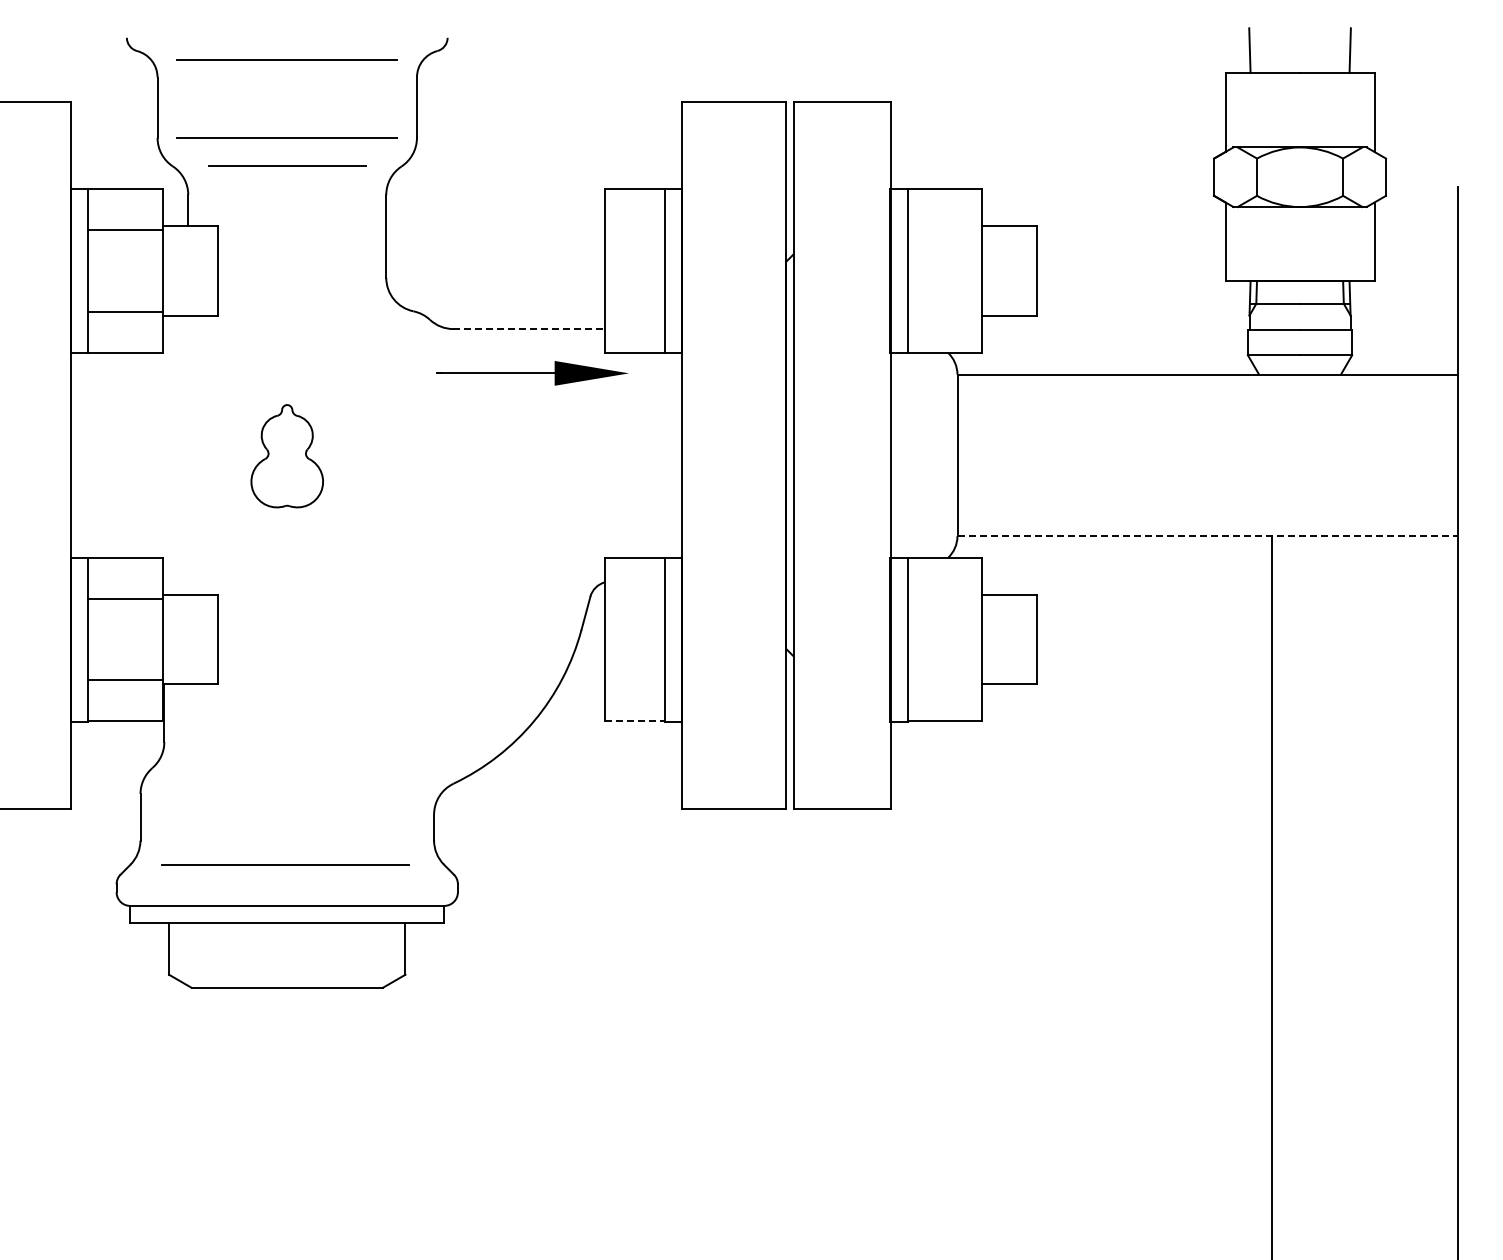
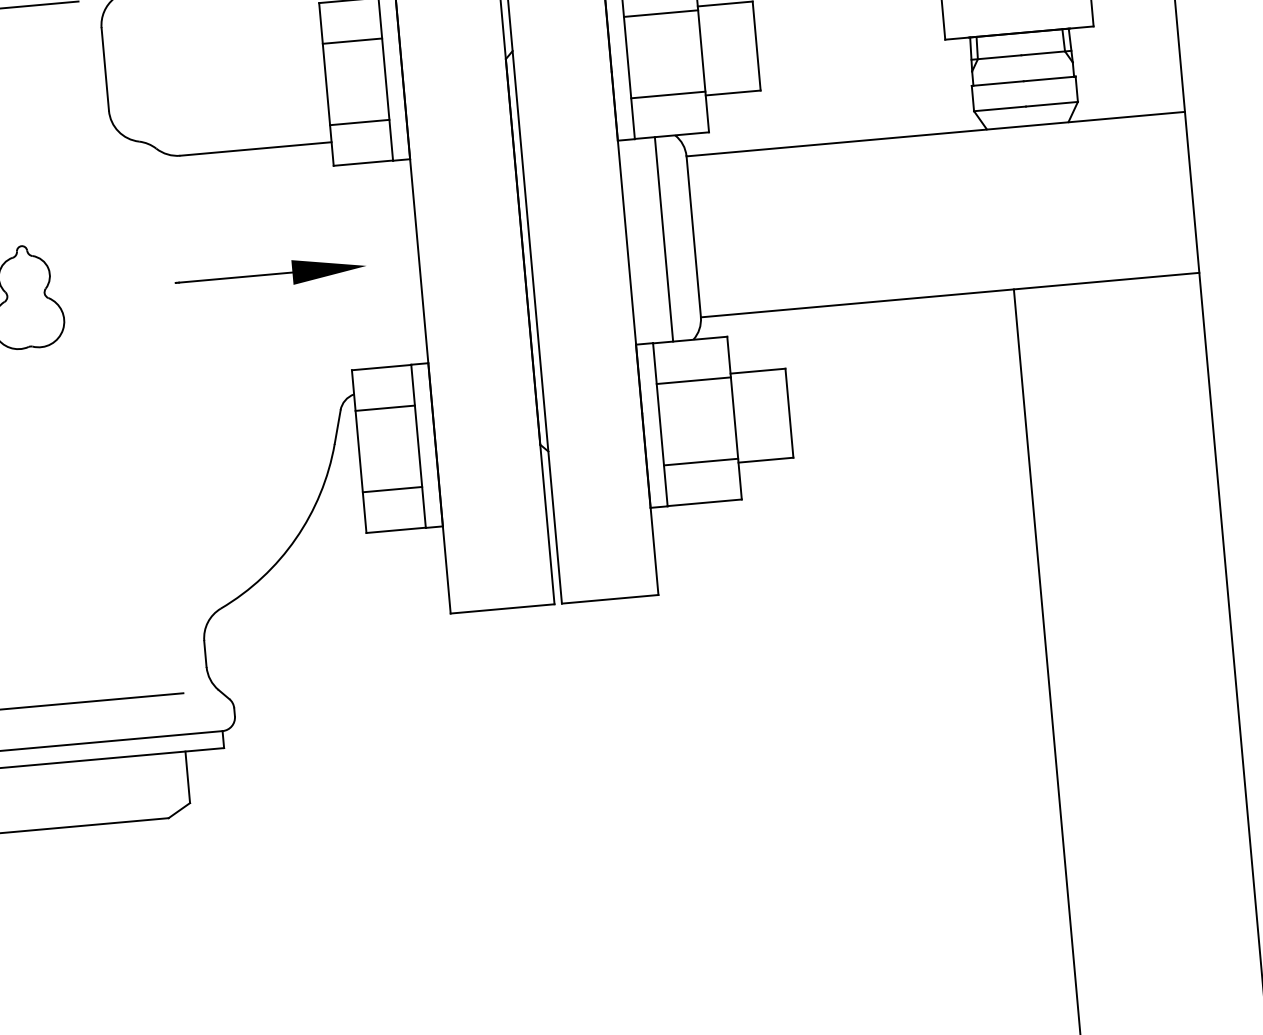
line: (634, 230) -> (352, 41), added
line: (944, 230) -> (660, 13), added
line: (634, 311) -> (359, 122), added
line: (944, 311) -> (667, 94), added
line: (529, 329) -> (256, 149), dashed -> solid
part: (532, 373) -> (270, 274), moved
line: (927, 455) -> (663, 239), added
line: (1208, 536) -> (950, 295), dashed -> solid
line: (634, 598) -> (384, 407), added
line: (944, 598) -> (693, 380), added
line: (634, 680) -> (392, 489), added
line: (944, 680) -> (700, 462), added
line: (635, 721) -> (396, 530), dashed -> solid

